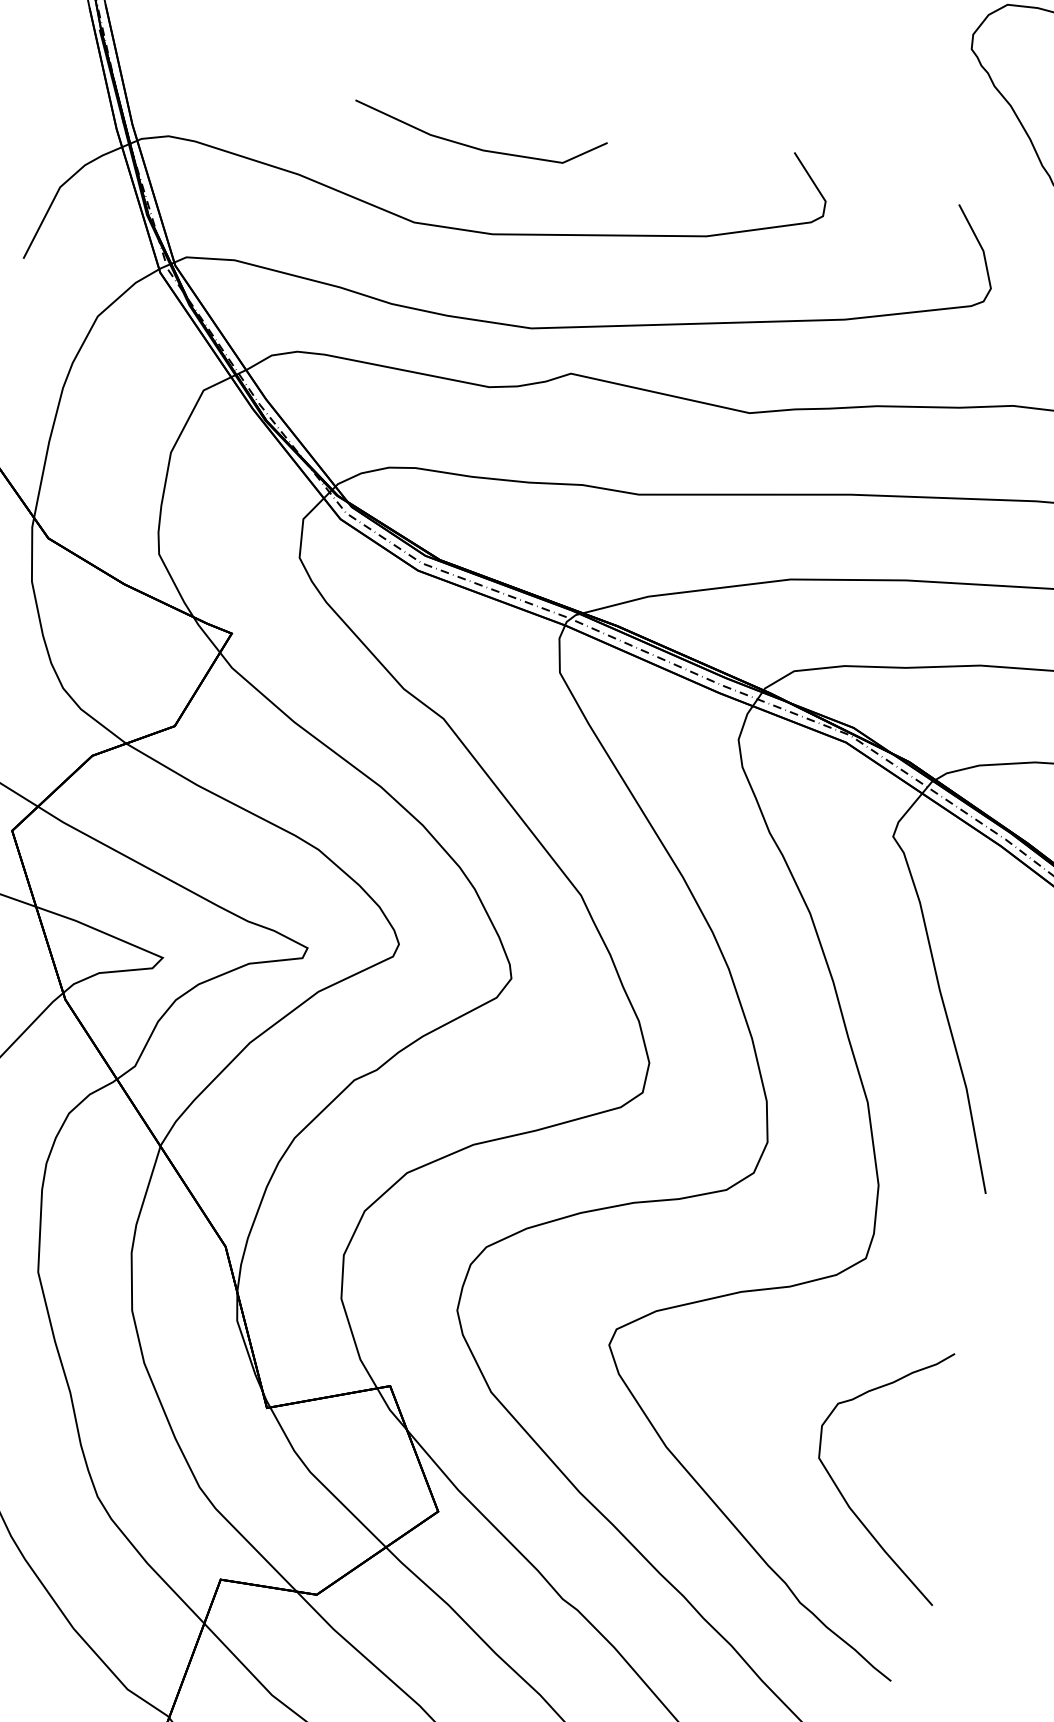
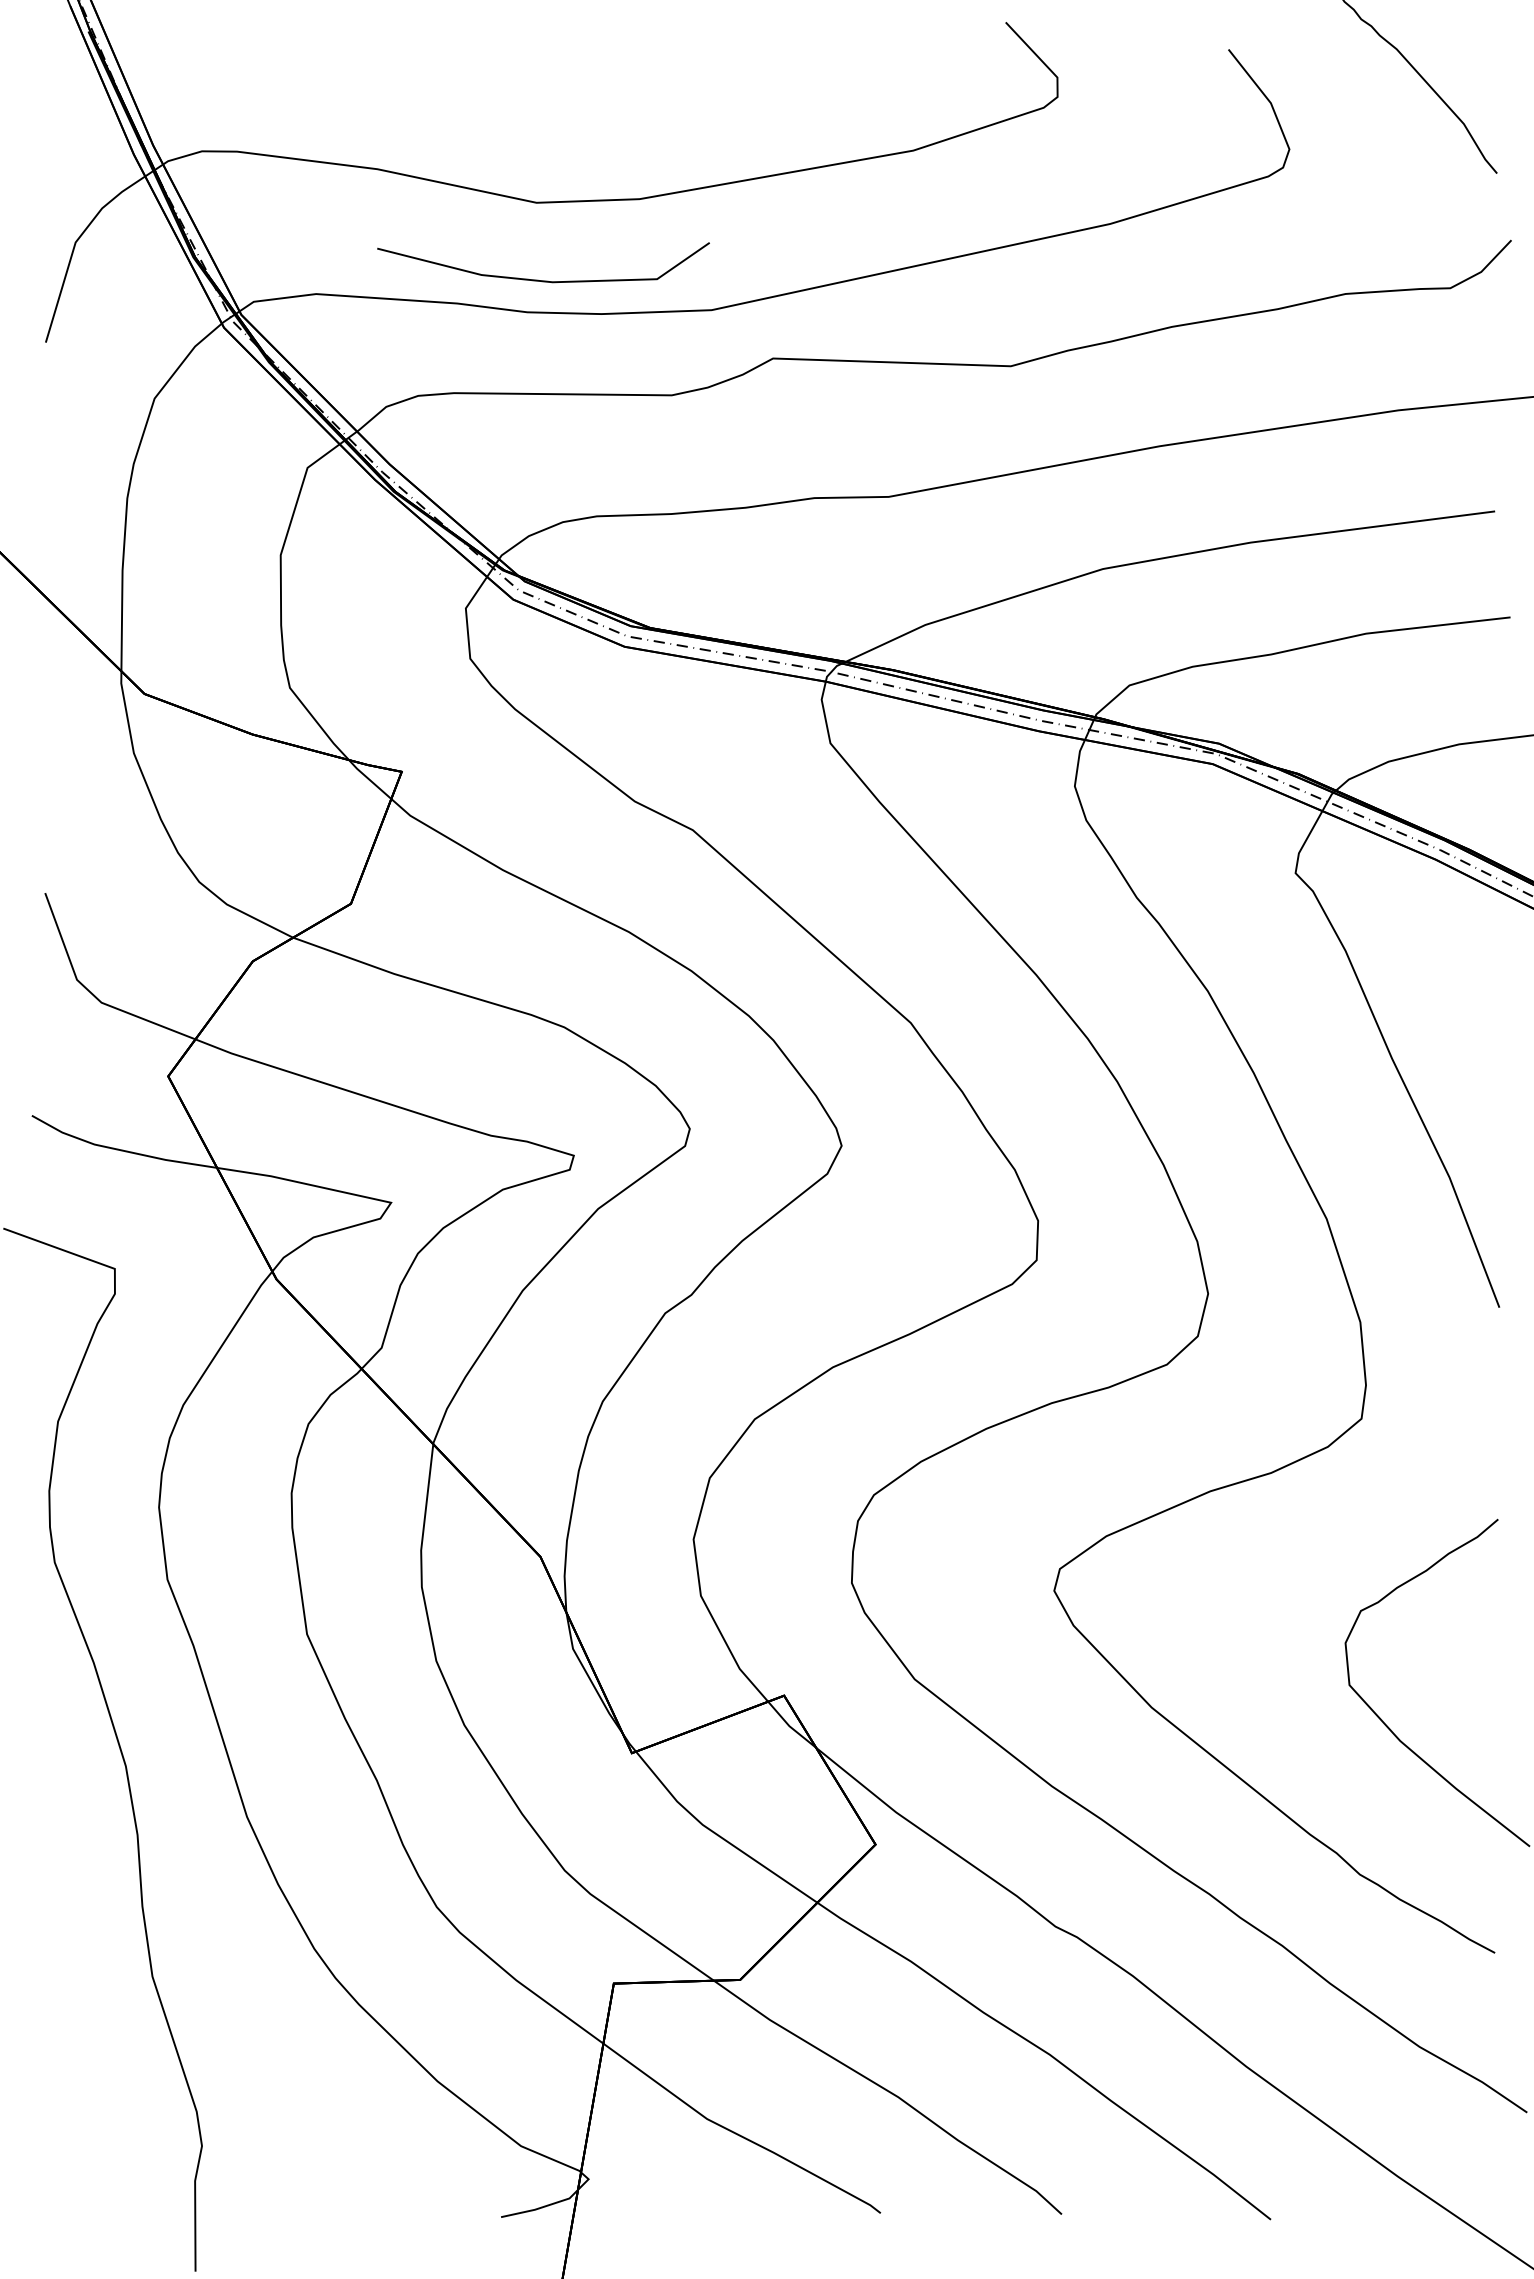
line: (473, 146) -> (538, 279), moved

